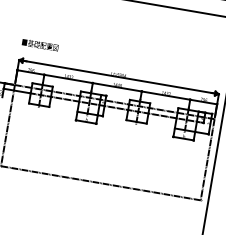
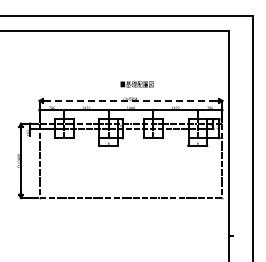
text: (39, 45) -> (136, 84), moved
line: (119, 76) -> (131, 100), solid -> dashed

